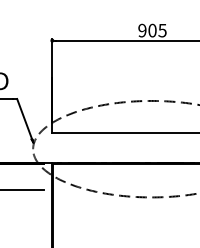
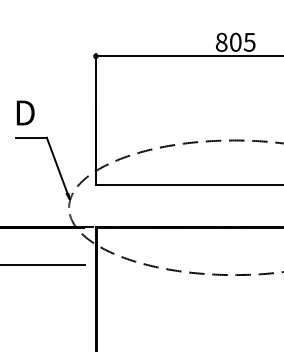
text: (142, 30) -> (221, 41), 905 -> 805

